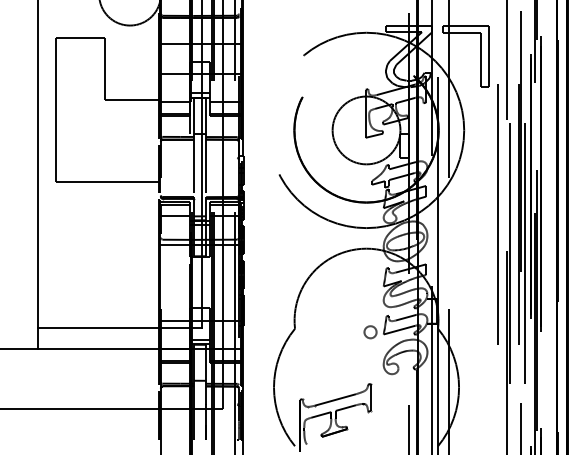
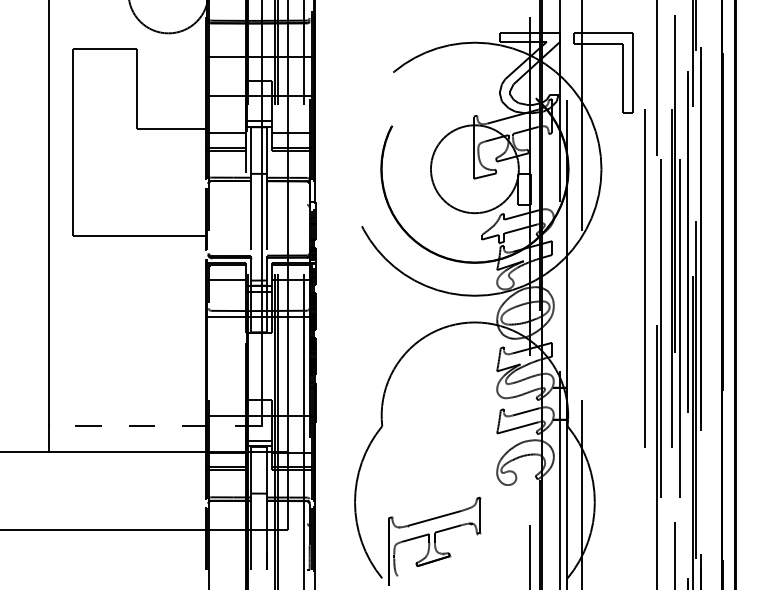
line: (120, 328) -> (155, 425), solid -> dashed
part: (370, 332) -> (479, 430), removed

